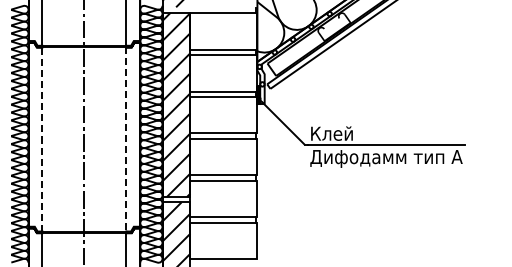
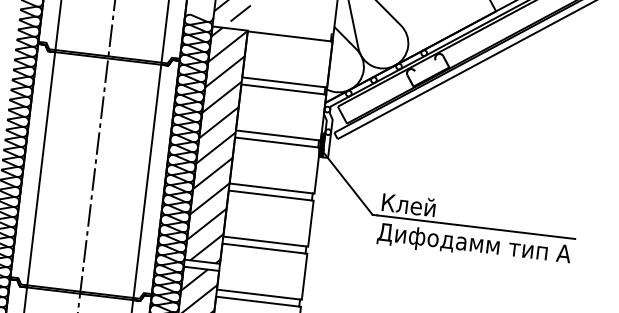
line: (42, 138) -> (41, 167), dashed -> solid
line: (126, 139) -> (147, 181), dashed -> solid

